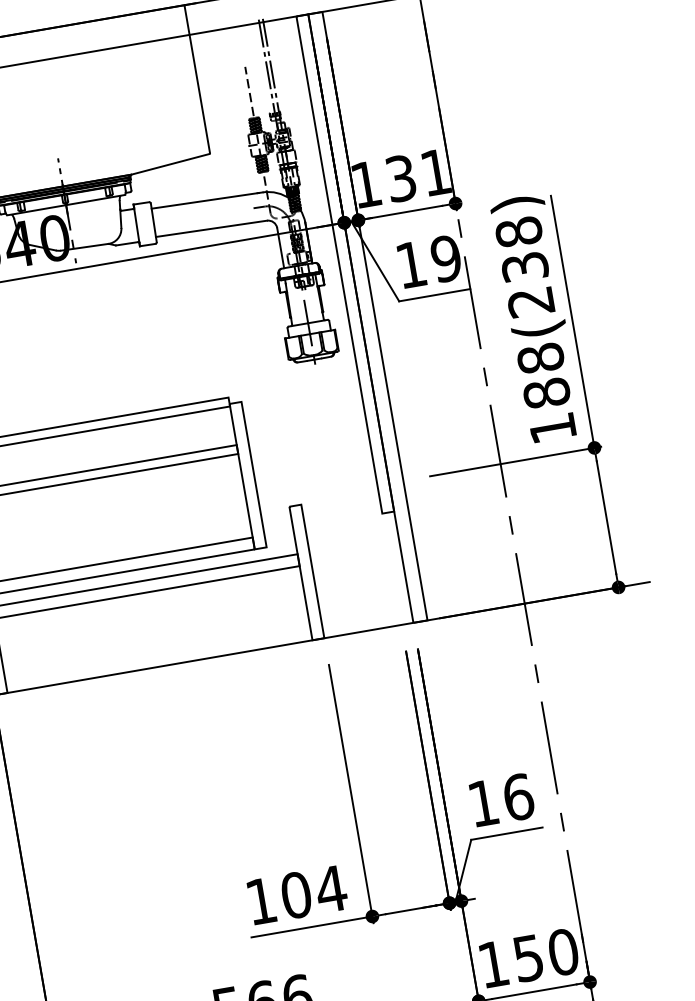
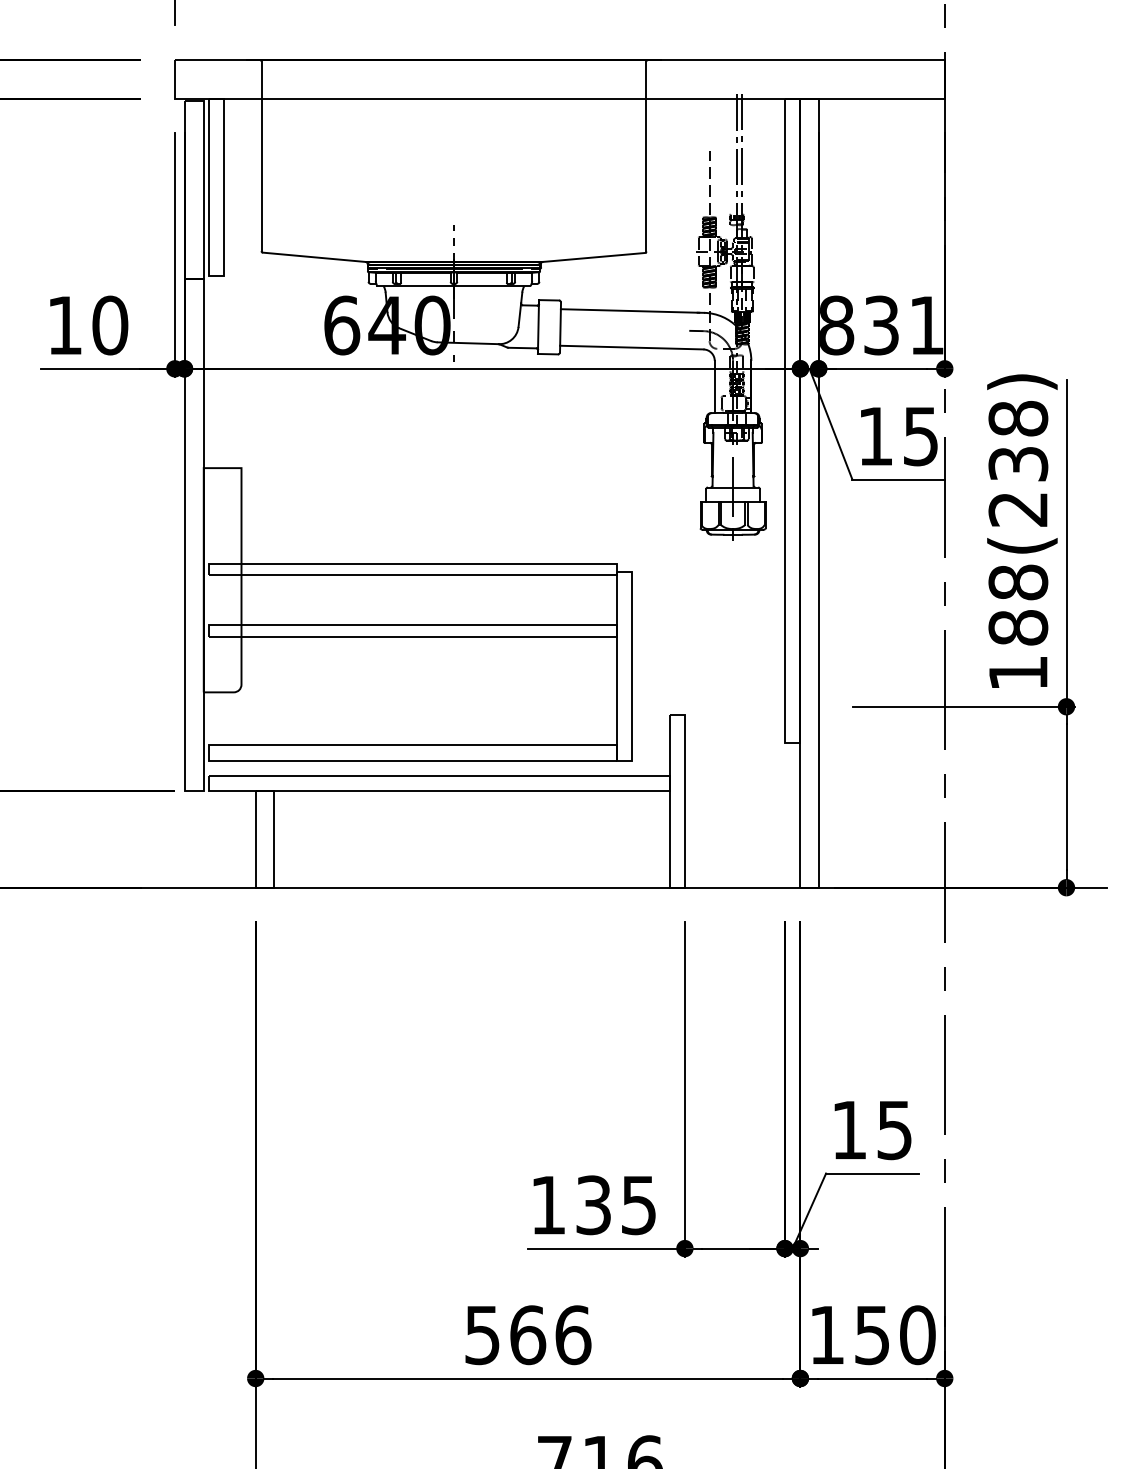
text: (367, 184) -> (837, 325), 131 -> 831
text: (445, 258) -> (920, 436), 19 -> 15
text: (519, 797) -> (895, 1130), 16 -> 15
text: (313, 892) -> (616, 1205), 104 -> 135

